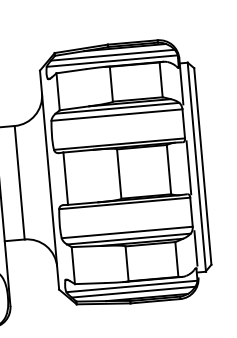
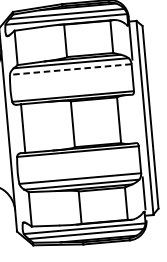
line: (116, 115) -> (70, 69), solid -> dashed
line: (188, 167) -> (137, 118), removed

